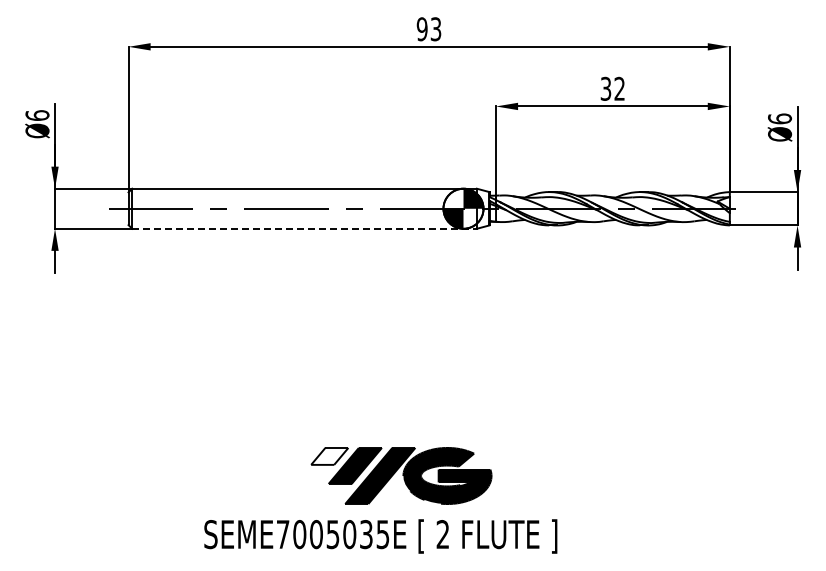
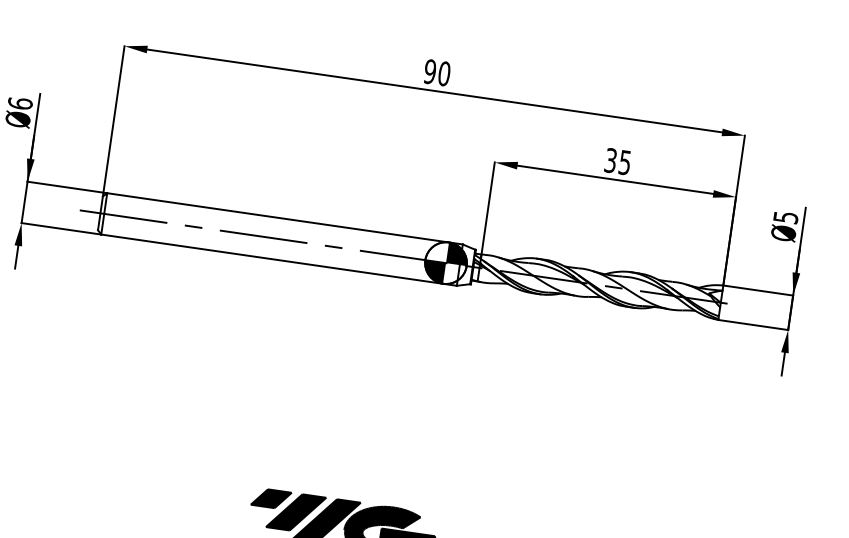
text: (435, 29) -> (443, 74), 93 -> 90
text: (619, 88) -> (624, 162), 32 -> 35
text: (780, 118) -> (786, 217), Ø6 -> Ø5
line: (305, 228) -> (280, 260), dashed -> solid
fill: (329, 455) -> (271, 497), added

